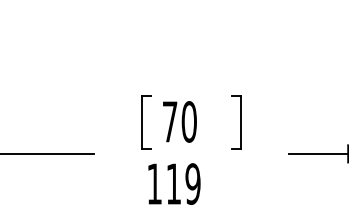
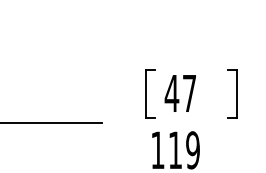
text: (179, 121) -> (180, 93), 70 -> 47

